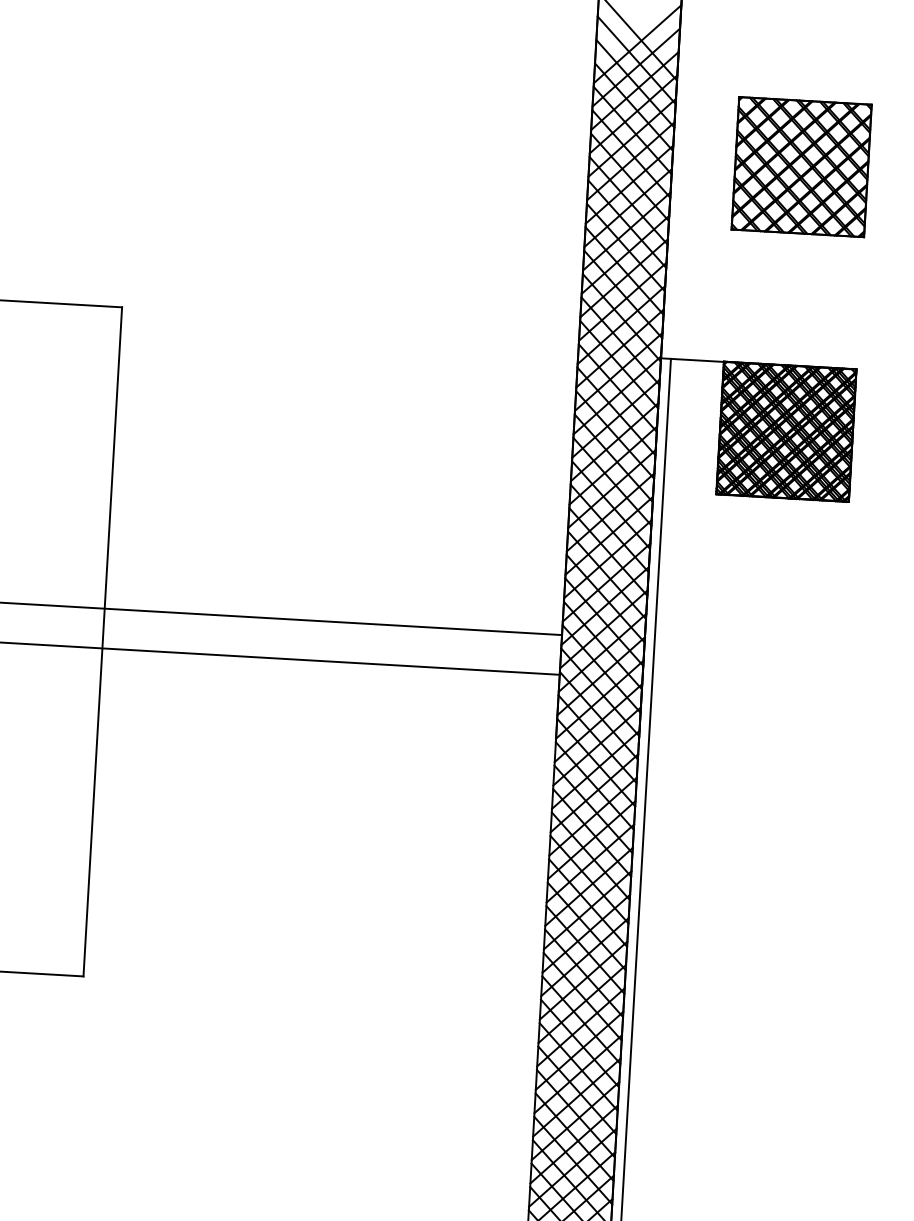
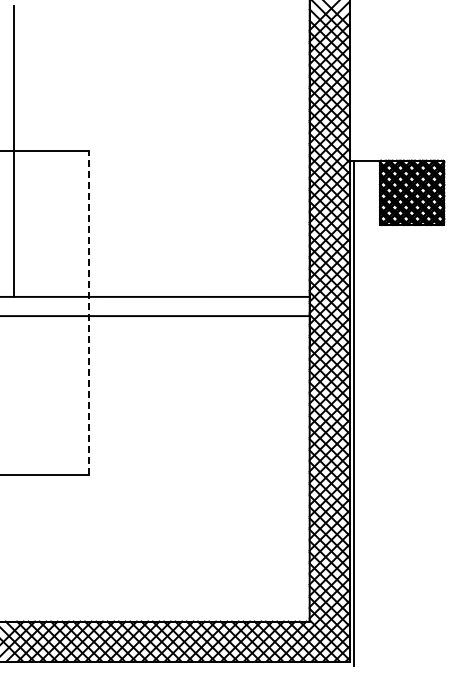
part: (802, 166) -> (412, 64), removed
line: (102, 640) -> (88, 312), solid -> dashed

